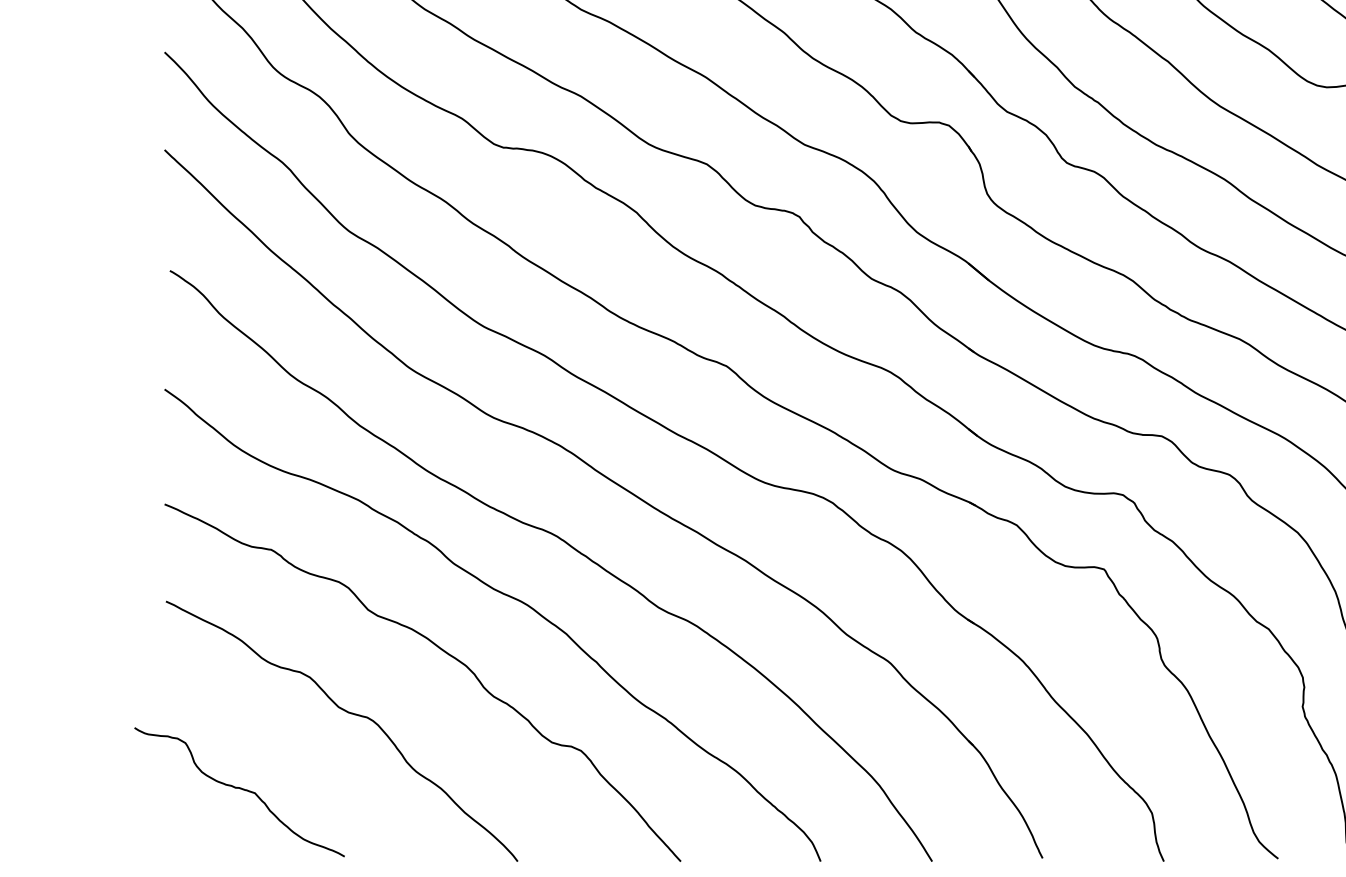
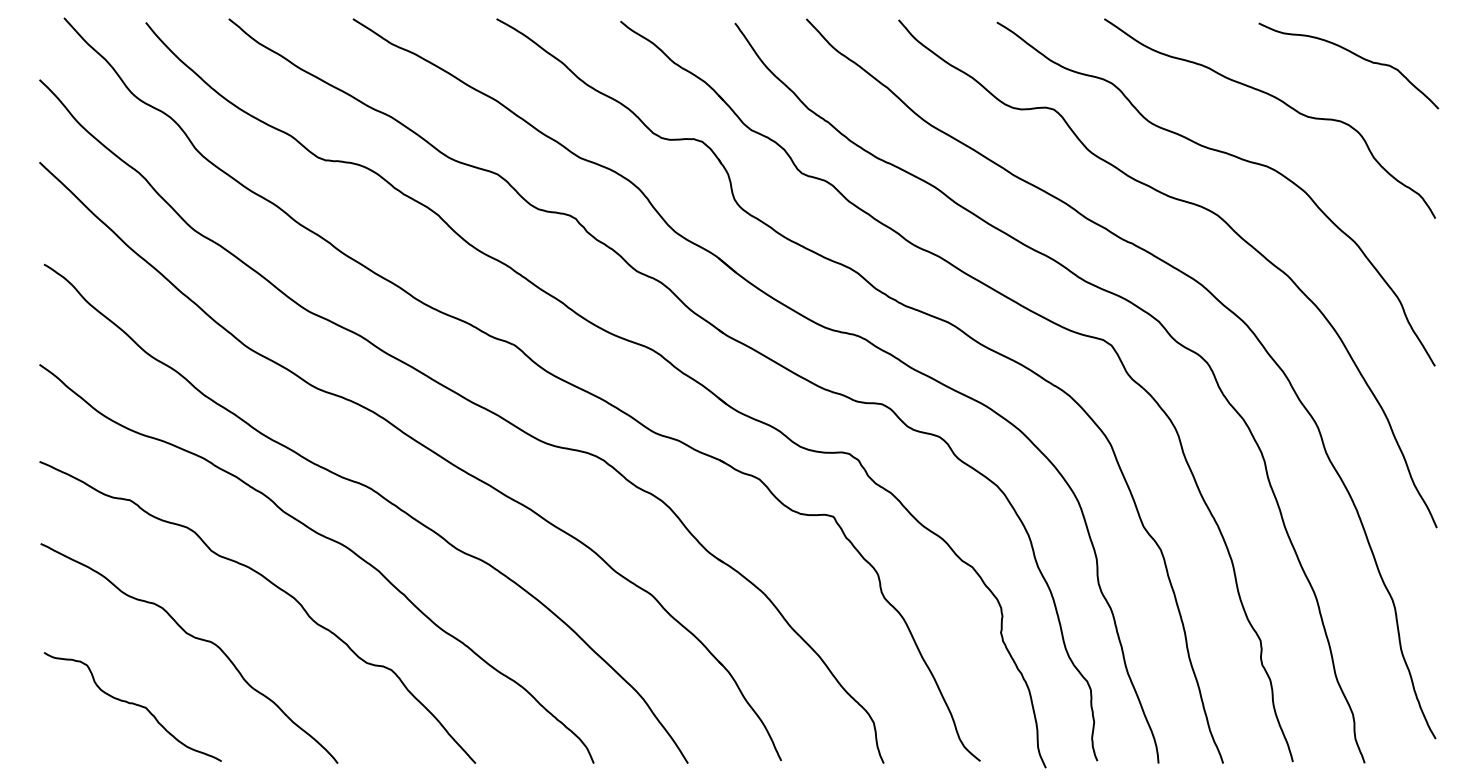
curve: (239, 789) -> (132, 704), moved

